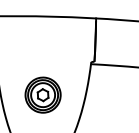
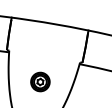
part: (43, 94) -> (40, 81), size x0.7

